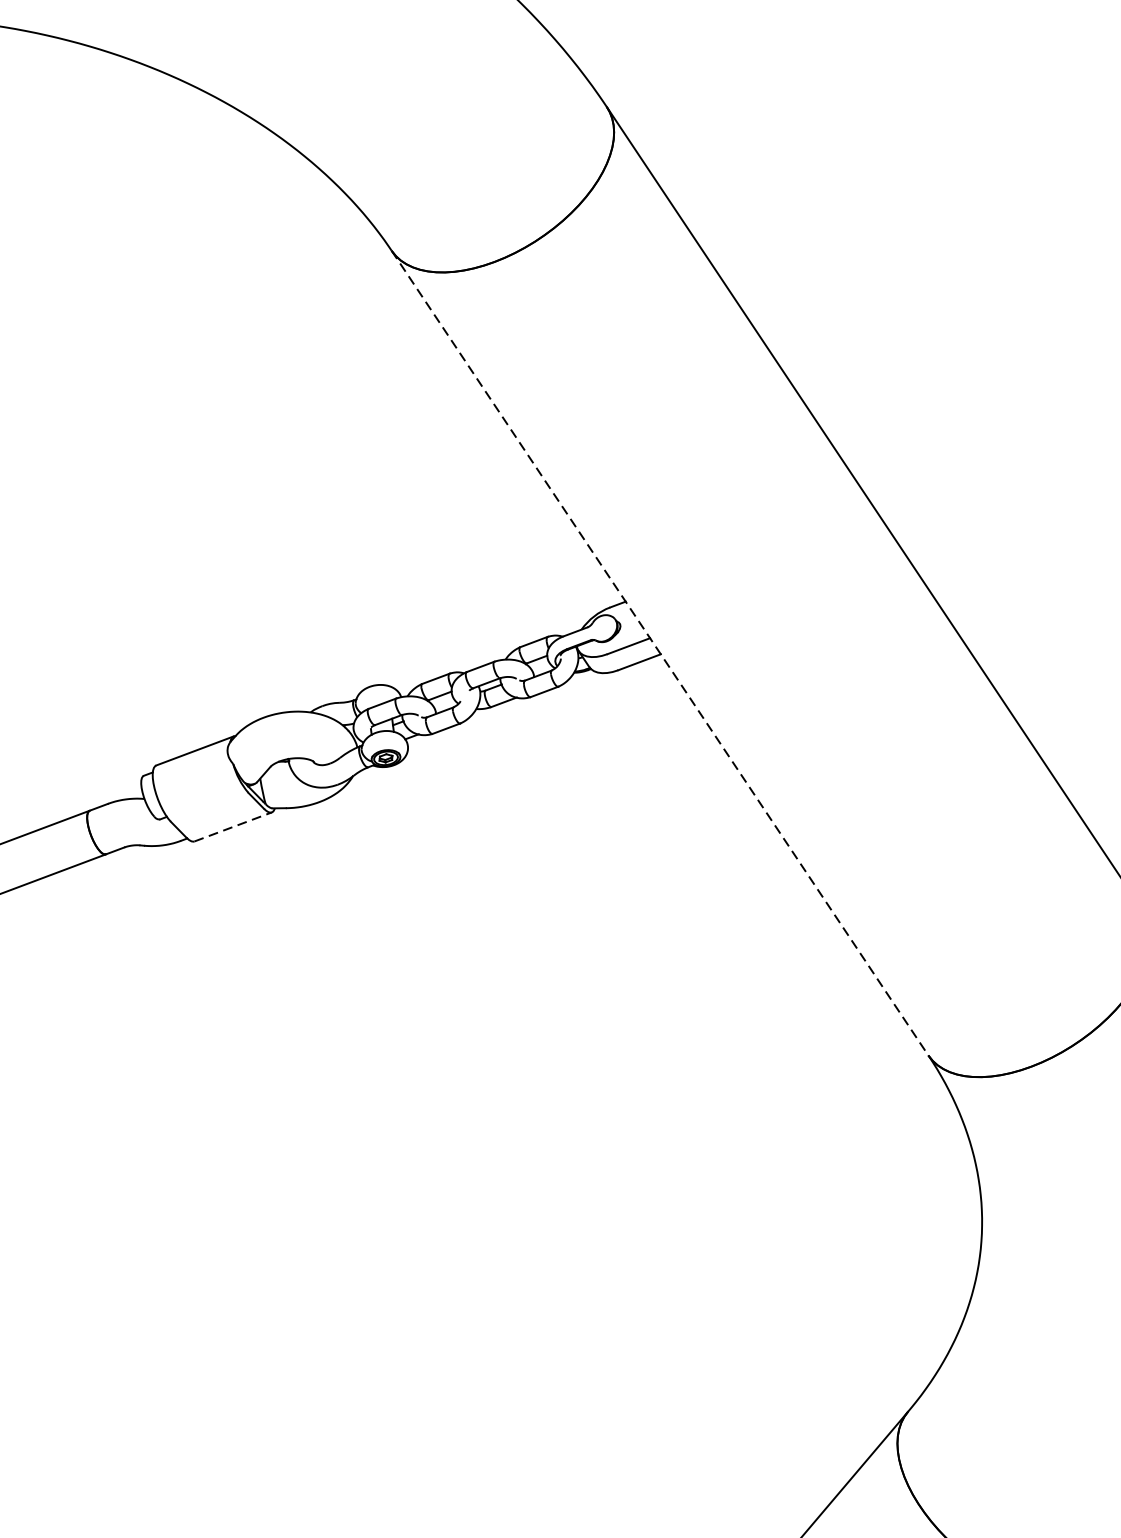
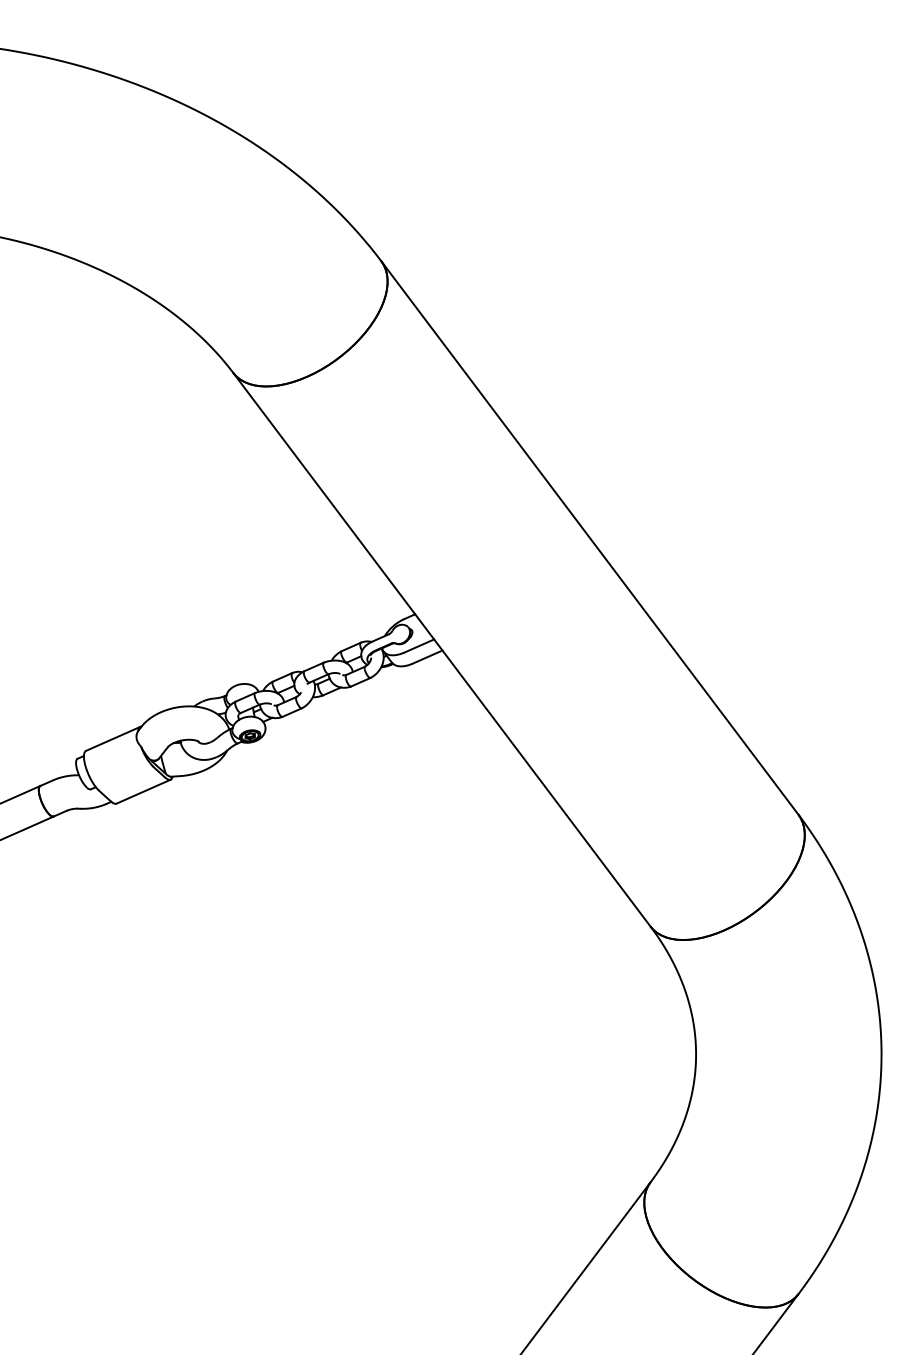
line: (659, 652) -> (441, 649), dashed -> solid
line: (232, 826) -> (143, 791), dashed -> solid

